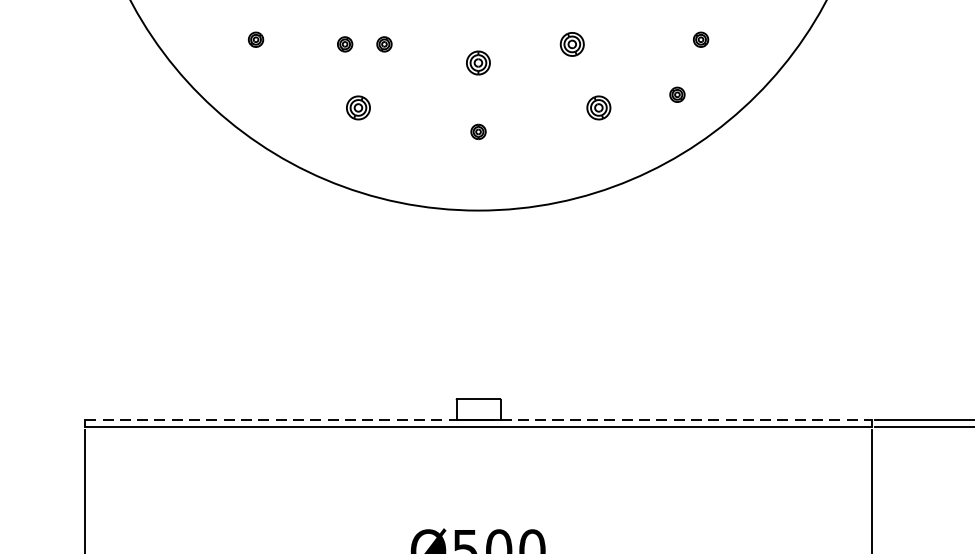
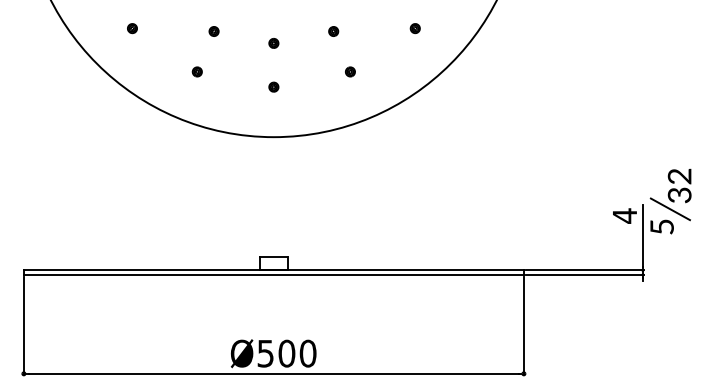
part: (344, 44) -> (188, 31), removed
part: (572, 44) -> (333, 31), size x0.62
part: (477, 63) -> (273, 43), size x0.62
part: (676, 94) -> (399, 63), removed
part: (356, 107) -> (196, 71), size x0.62
part: (599, 107) -> (350, 71), size x0.62
line: (479, 420) -> (274, 270), dashed -> solid

